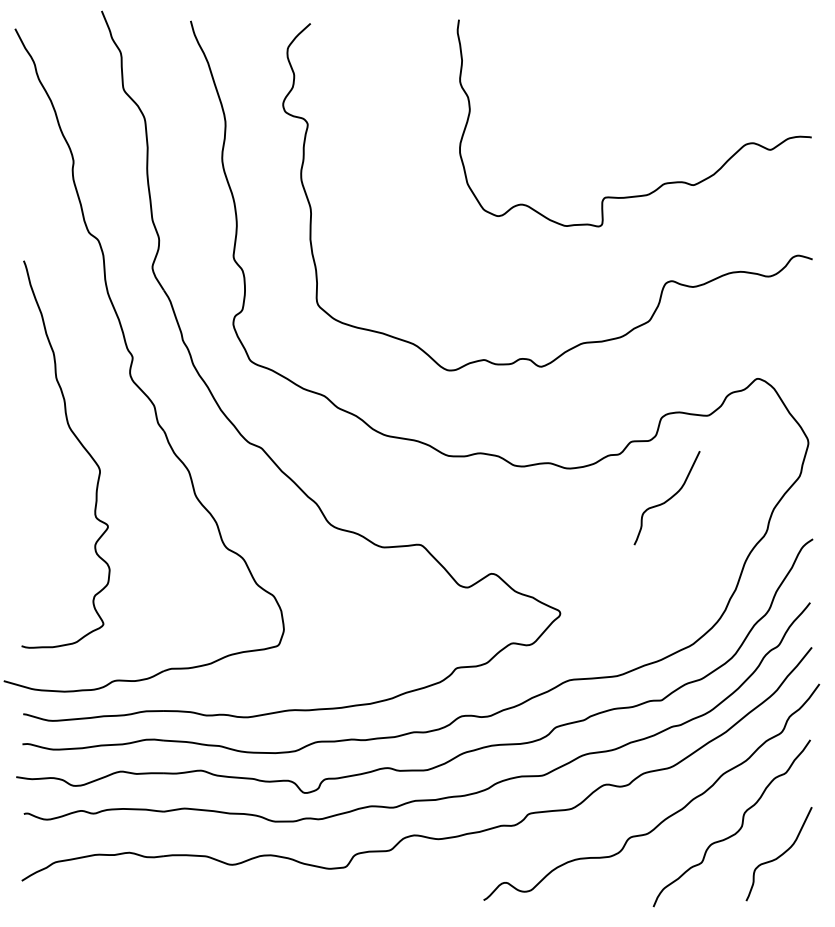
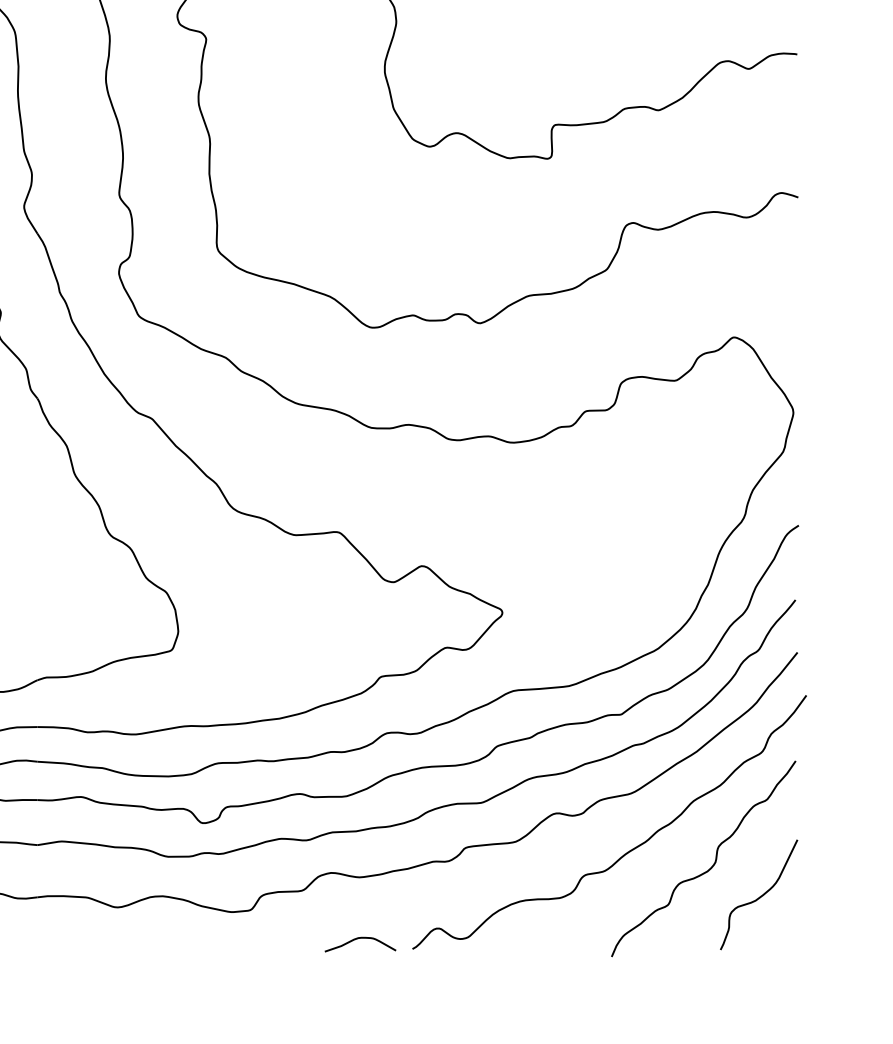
curve: (667, 499) -> (628, 478), removed
curve: (436, 892) -> (357, 939), added

